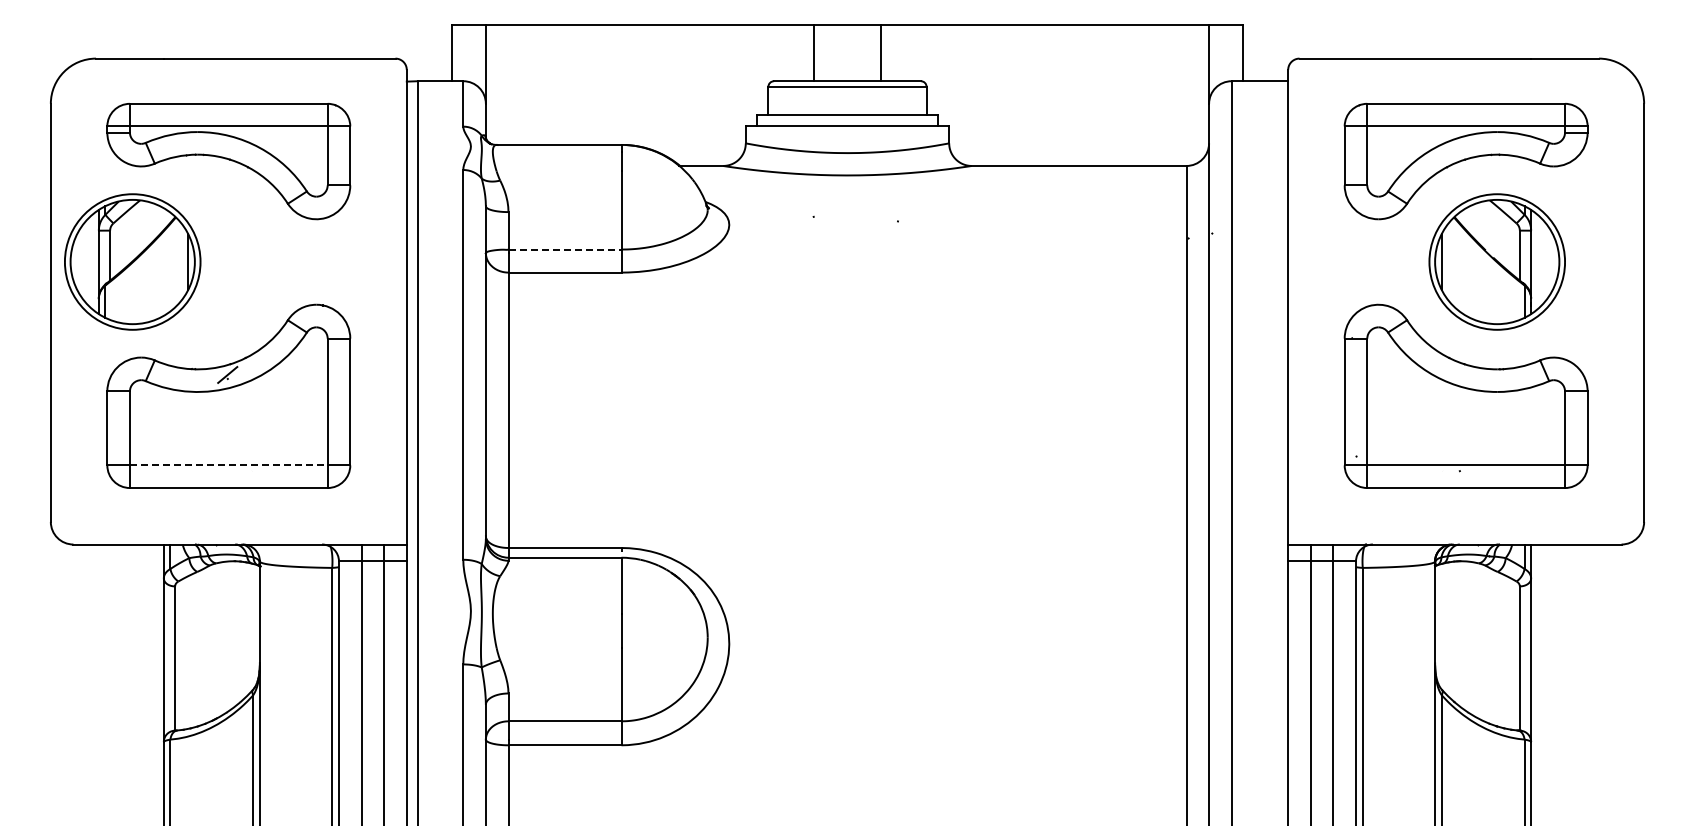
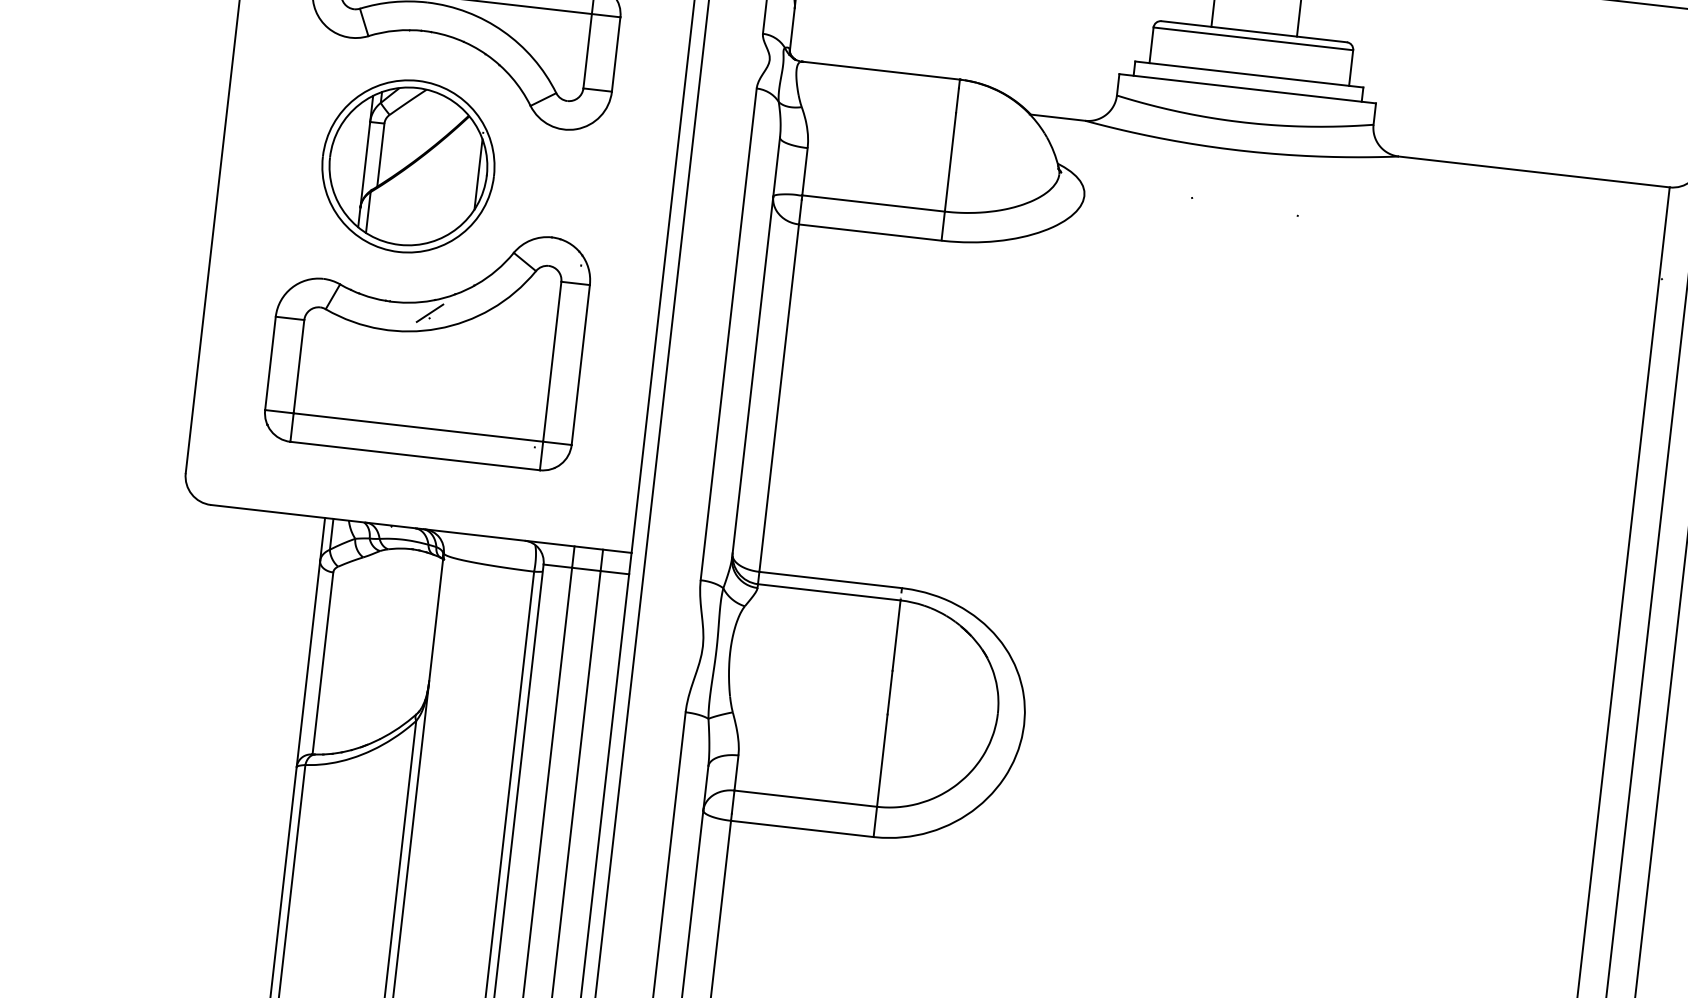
line: (565, 249) -> (874, 203), dashed -> solid
part: (132, 261) -> (408, 165), moved
line: (228, 465) -> (418, 427), dashed -> solid

